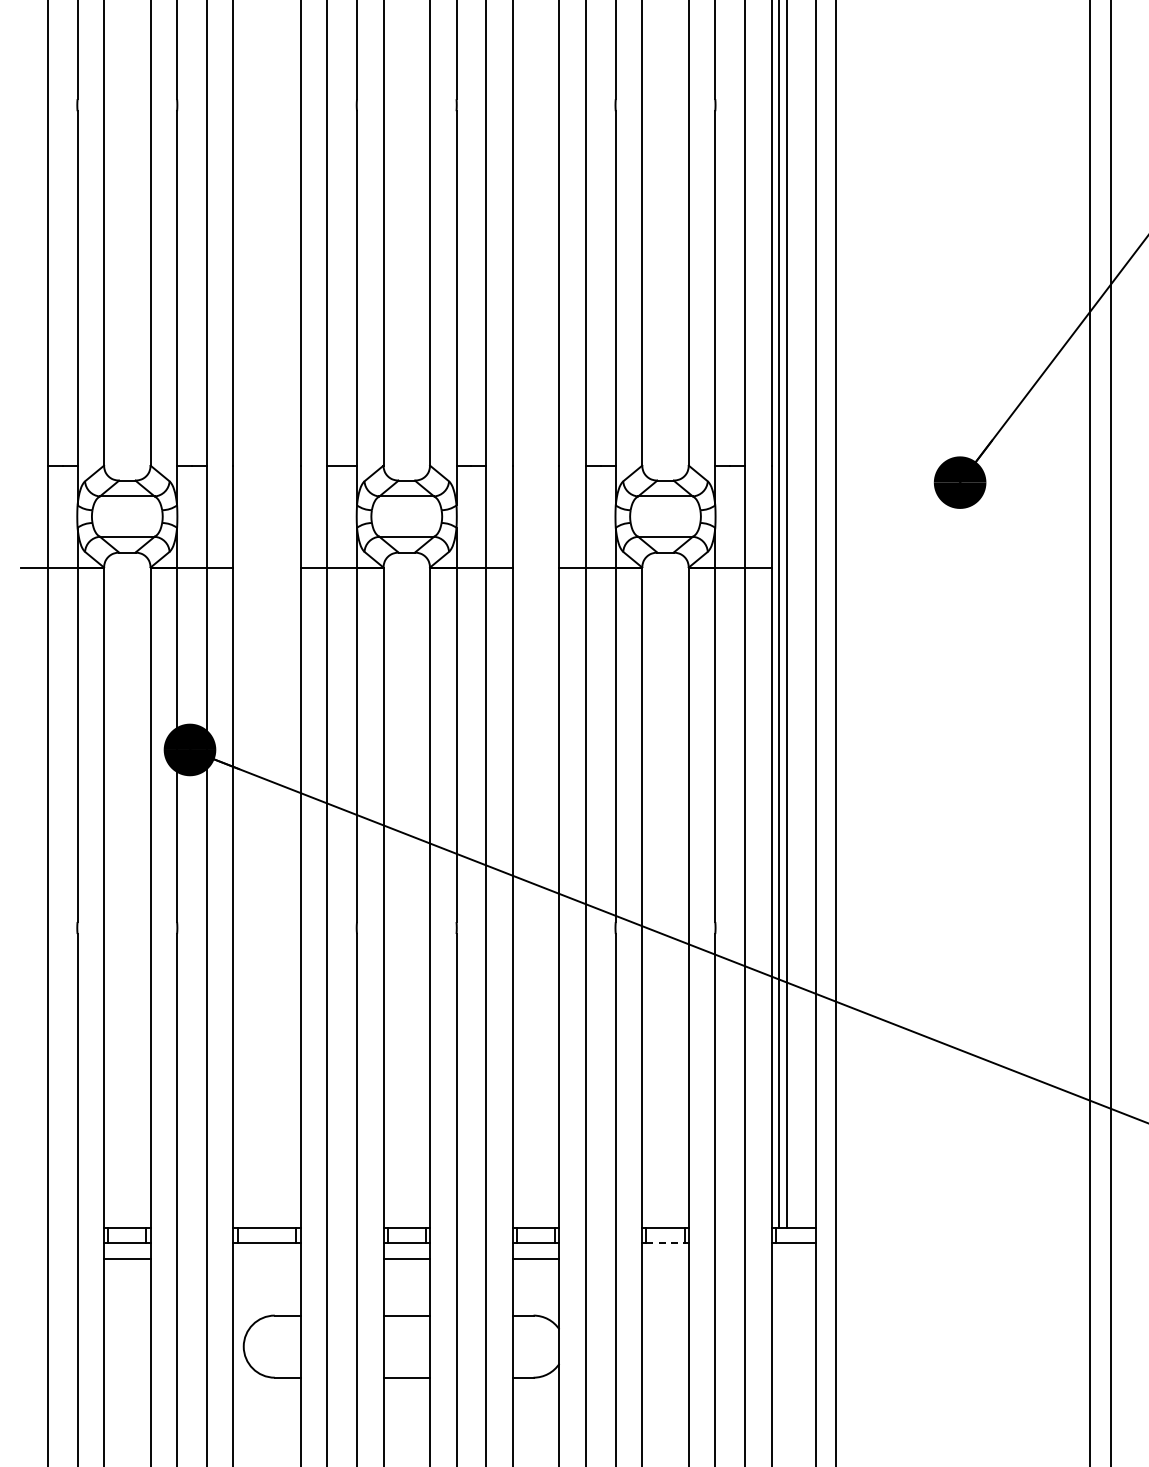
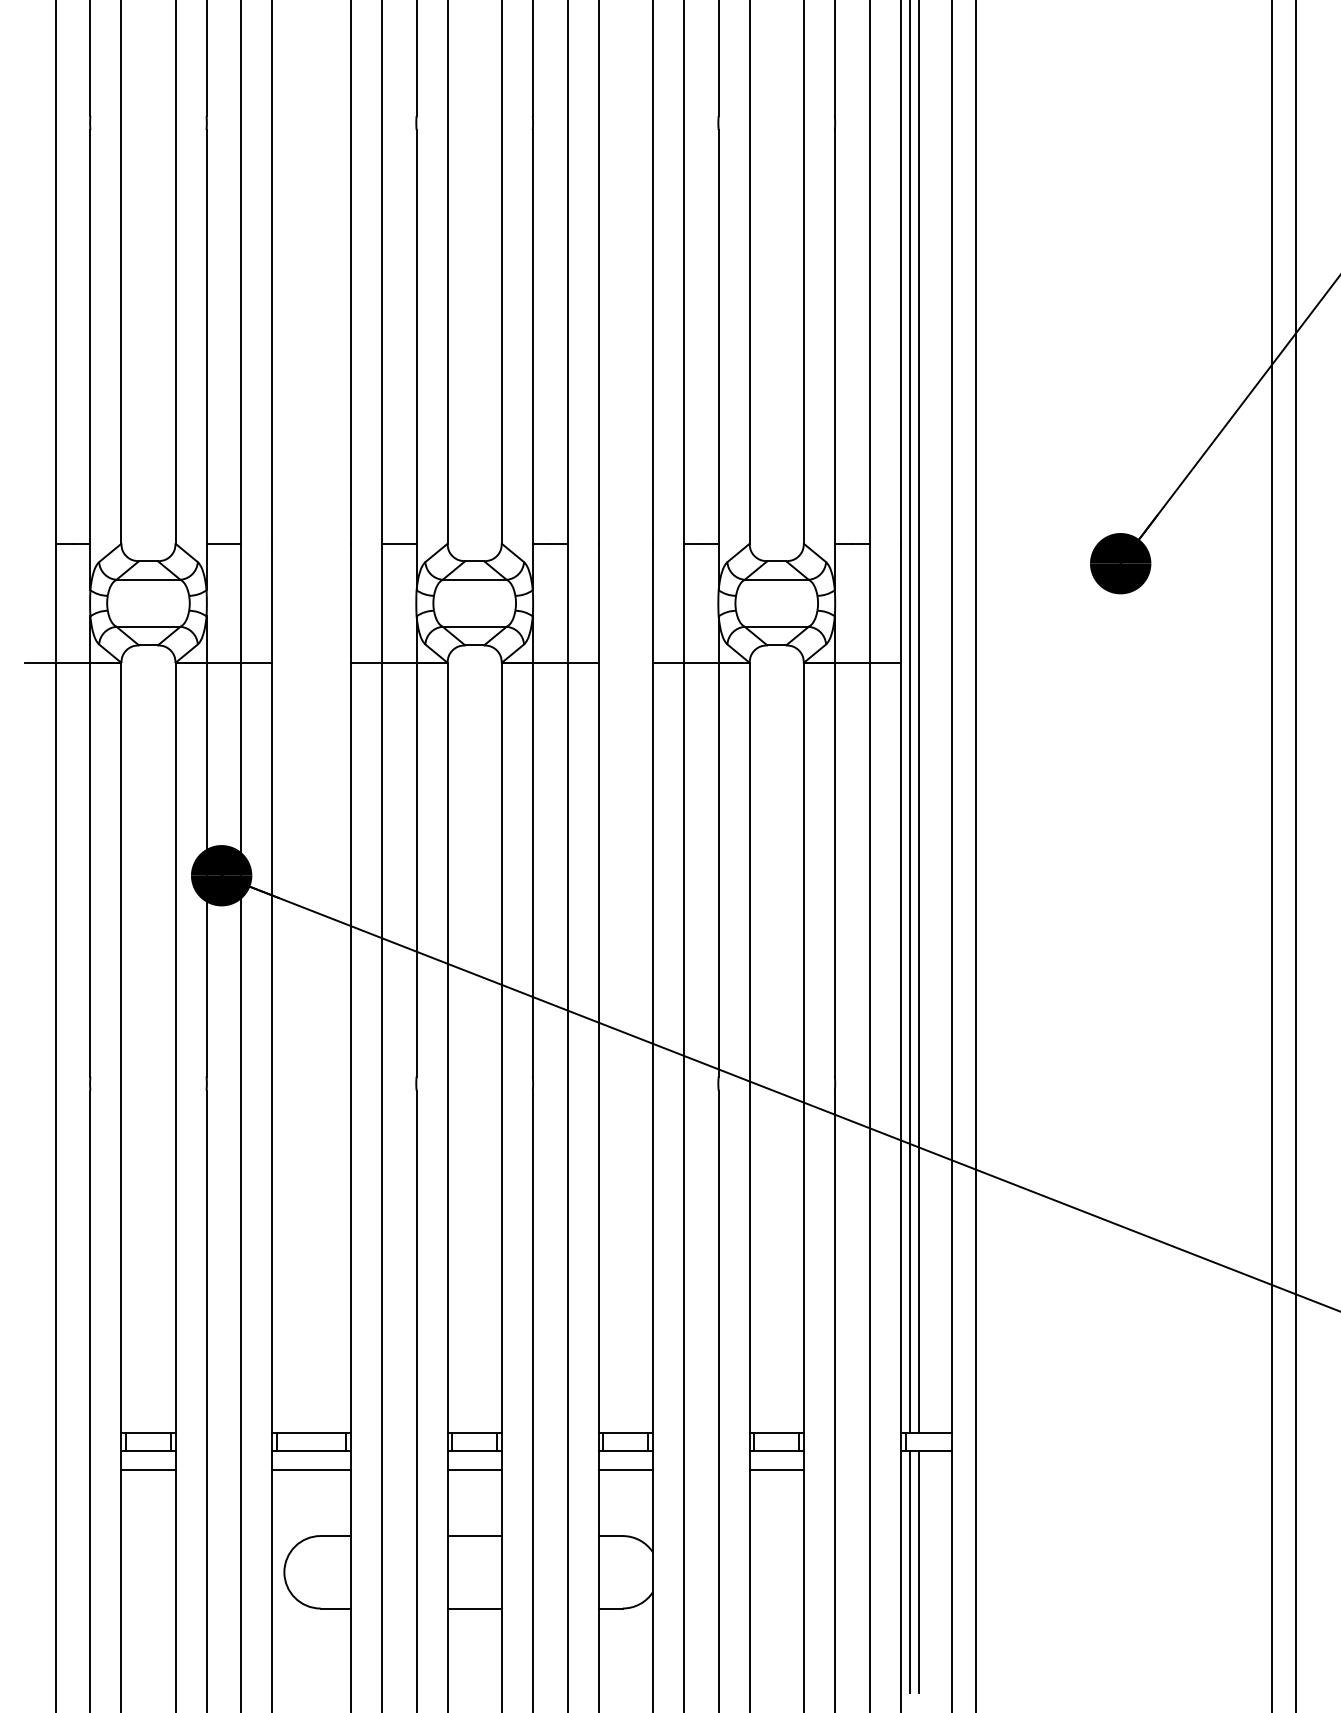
line: (665, 1243) -> (776, 1451), dashed -> solid
line: (266, 1258) -> (310, 1469), added
line: (665, 1258) -> (776, 1469), added
line: (779, 1346) -> (909, 1572), added
line: (787, 1346) -> (919, 1572), added

